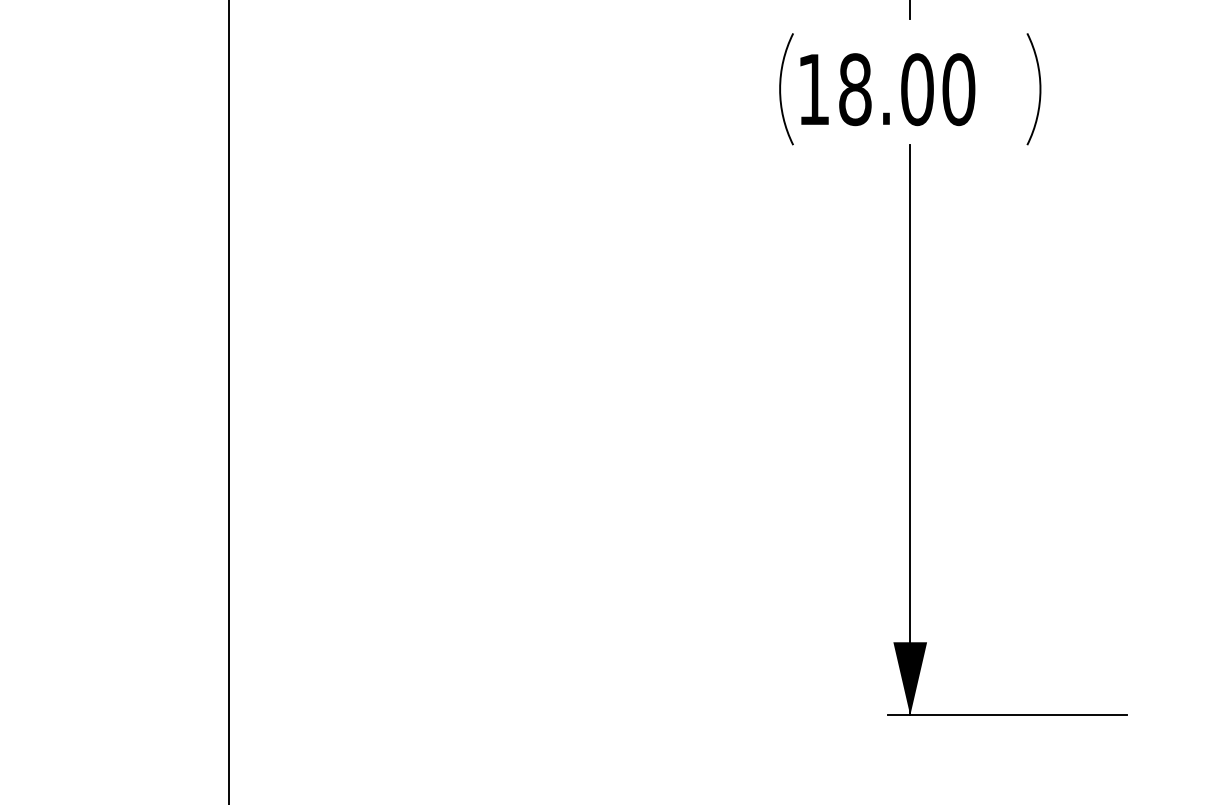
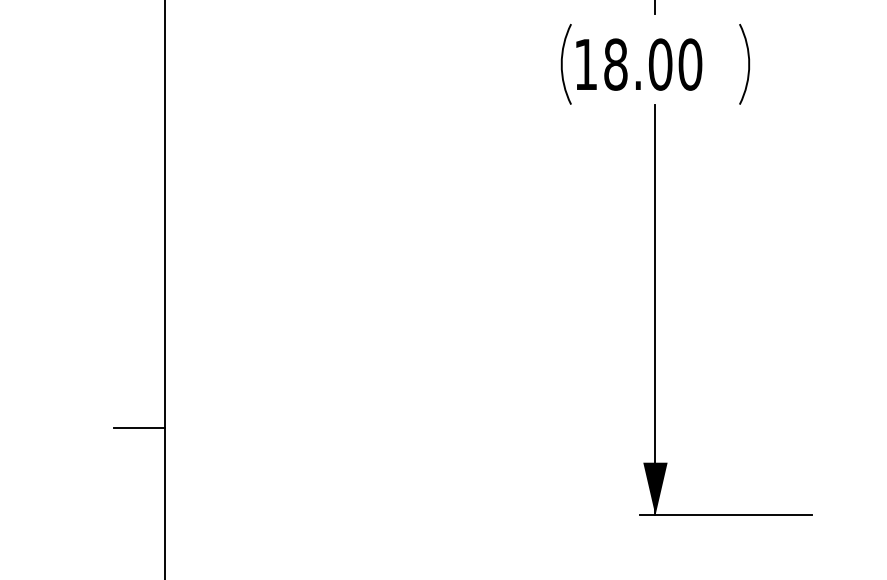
line: (193, 594) -> (139, 428), added

